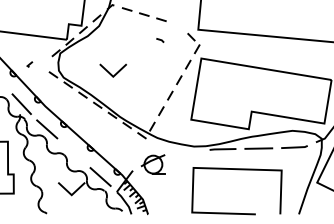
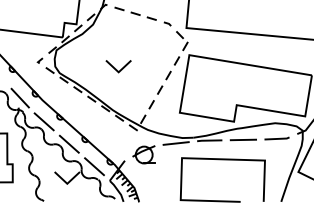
line: (160, 40) -> (167, 24), moved
line: (29, 64) -> (39, 60), moved
line: (110, 72) -> (116, 68), moved
line: (187, 151) -> (176, 142), added
line: (73, 153) -> (68, 144), added

